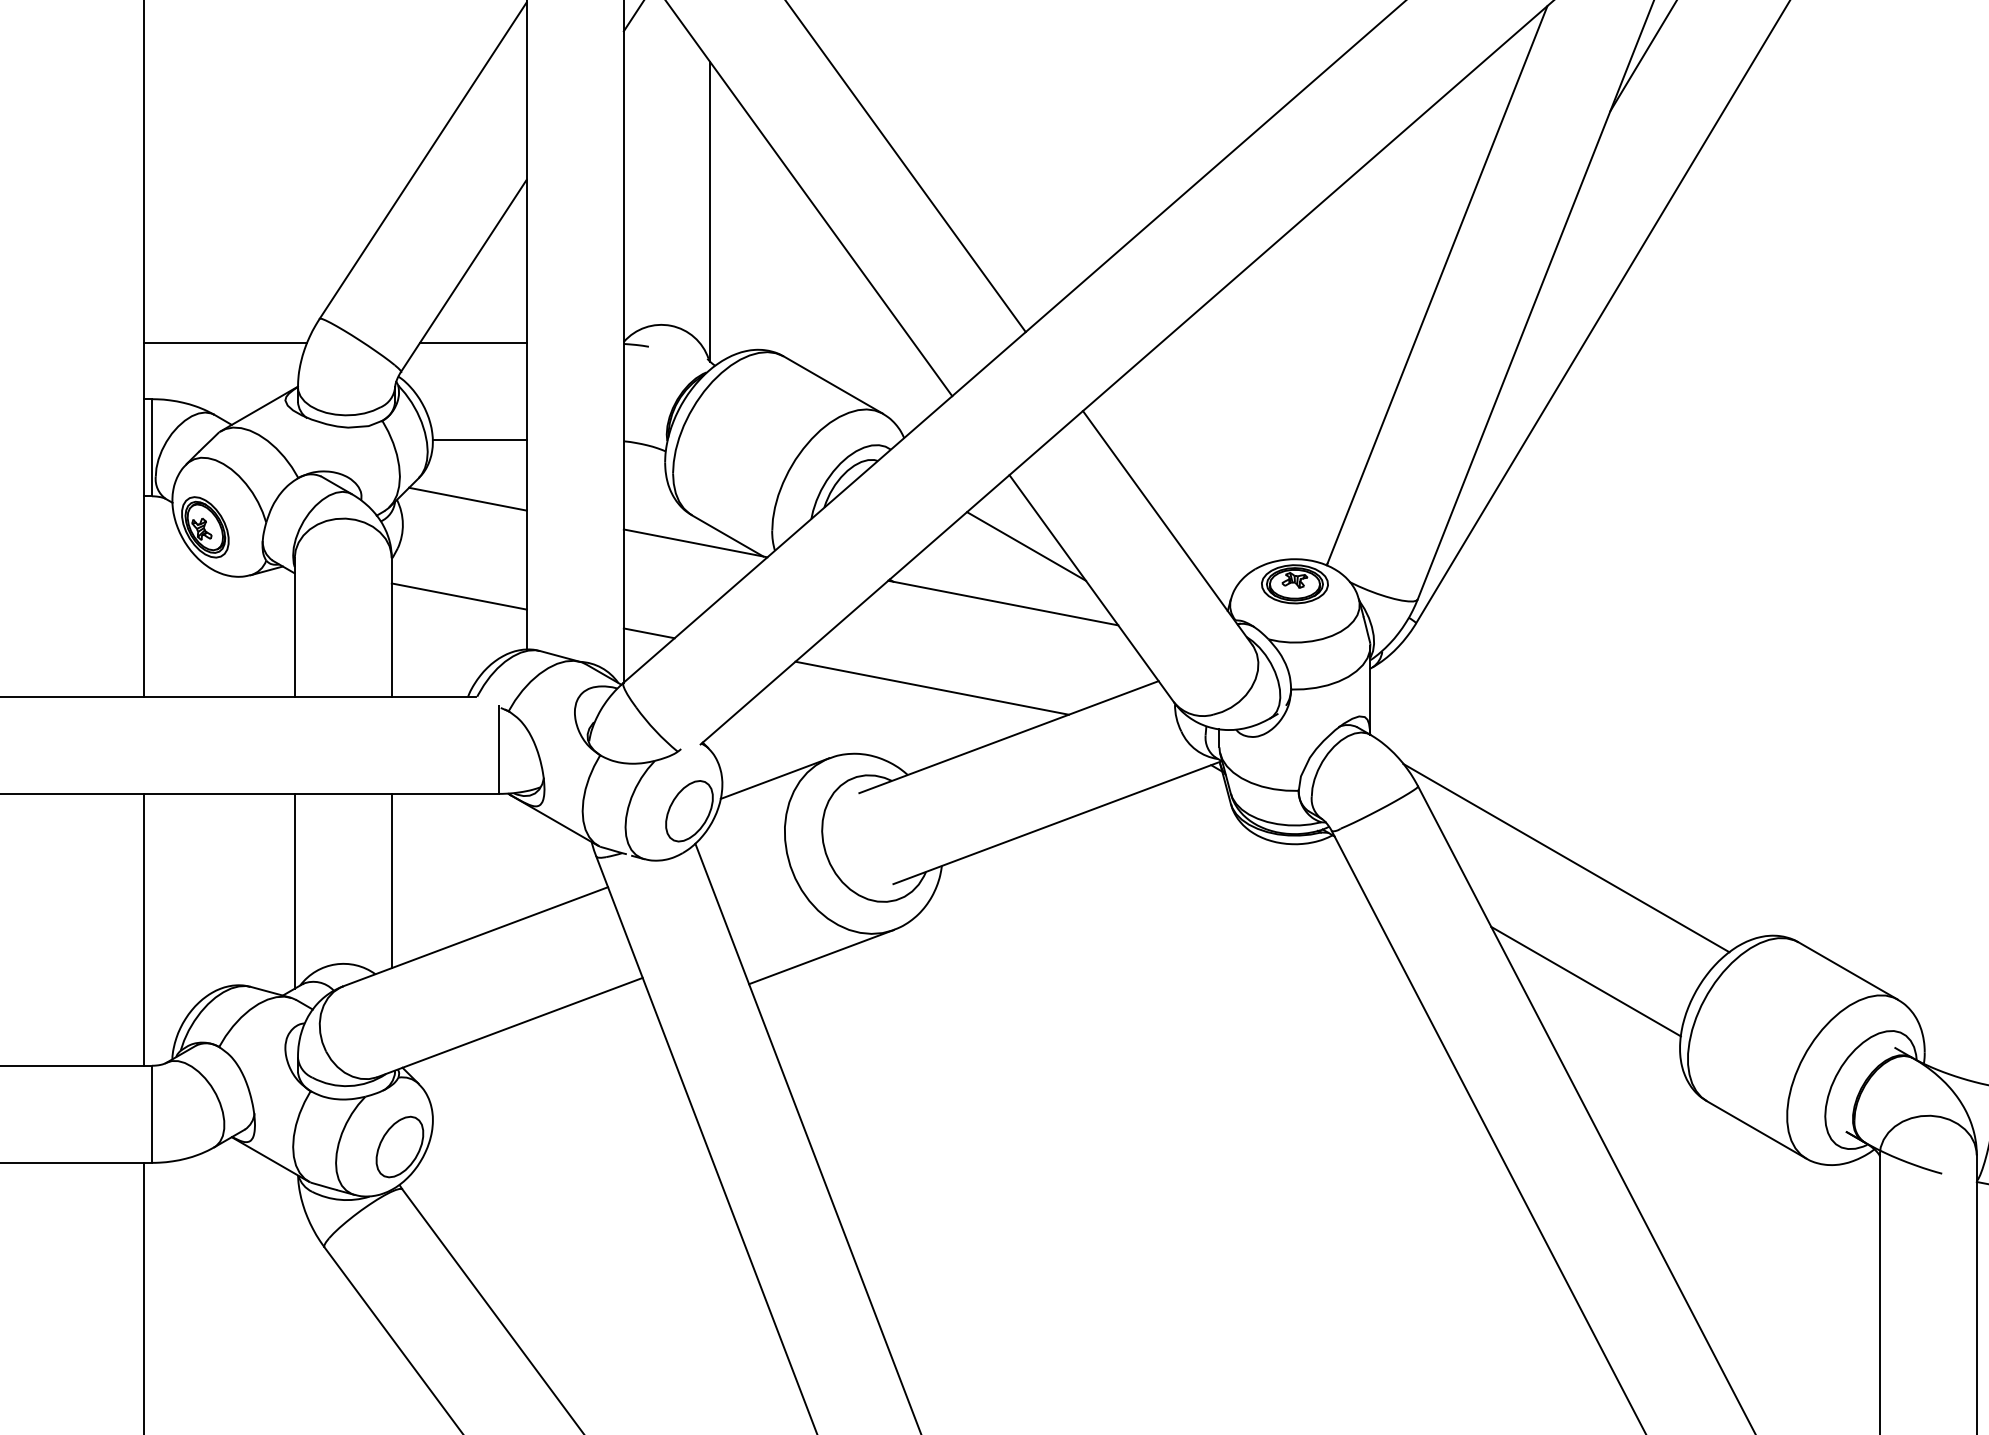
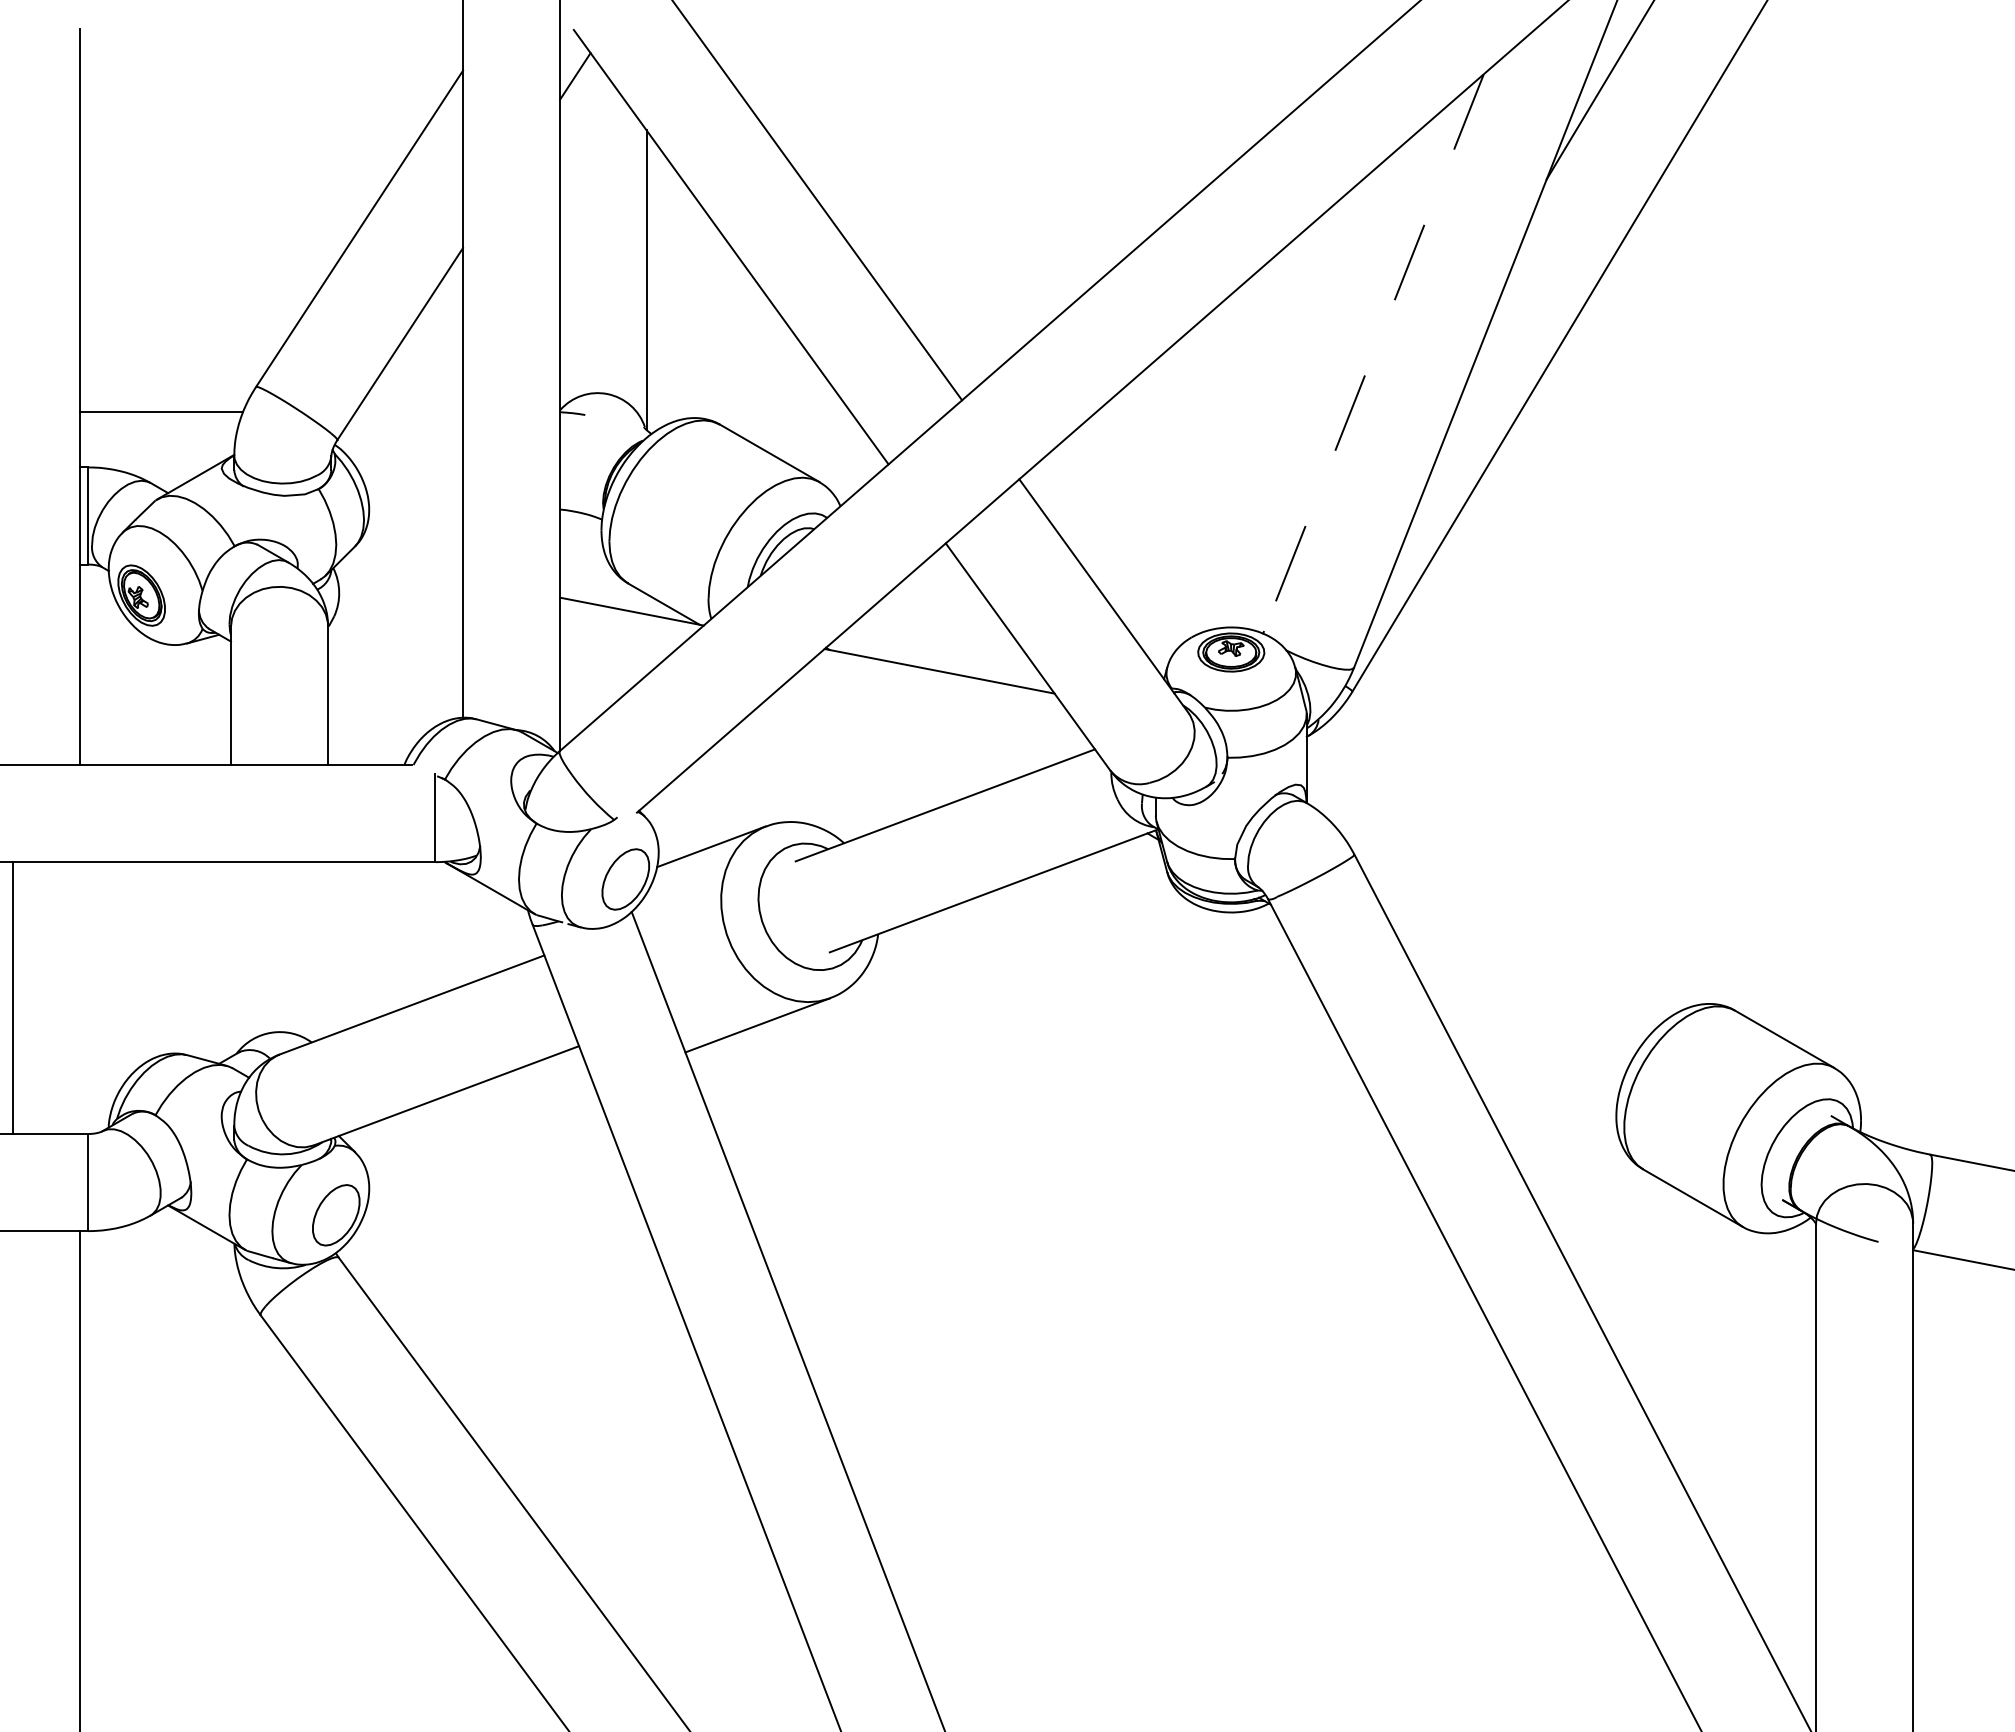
line: (1437, 285) -> (1373, 353), solid -> dashed
line: (473, 343) -> (409, 411), removed
line: (480, 440) -> (416, 508), removed
line: (468, 499) -> (404, 567), removed
line: (1026, 546) -> (962, 614), removed
line: (459, 596) -> (395, 664), removed
line: (649, 633) -> (585, 701), removed
line: (932, 687) -> (868, 755), removed
line: (1566, 858) -> (1502, 926), removed
line: (392, 881) -> (328, 949), removed
line: (295, 891) -> (231, 959), removed
line: (143, 929) -> (12, 997), moved
line: (1586, 981) -> (1522, 1049), removed

